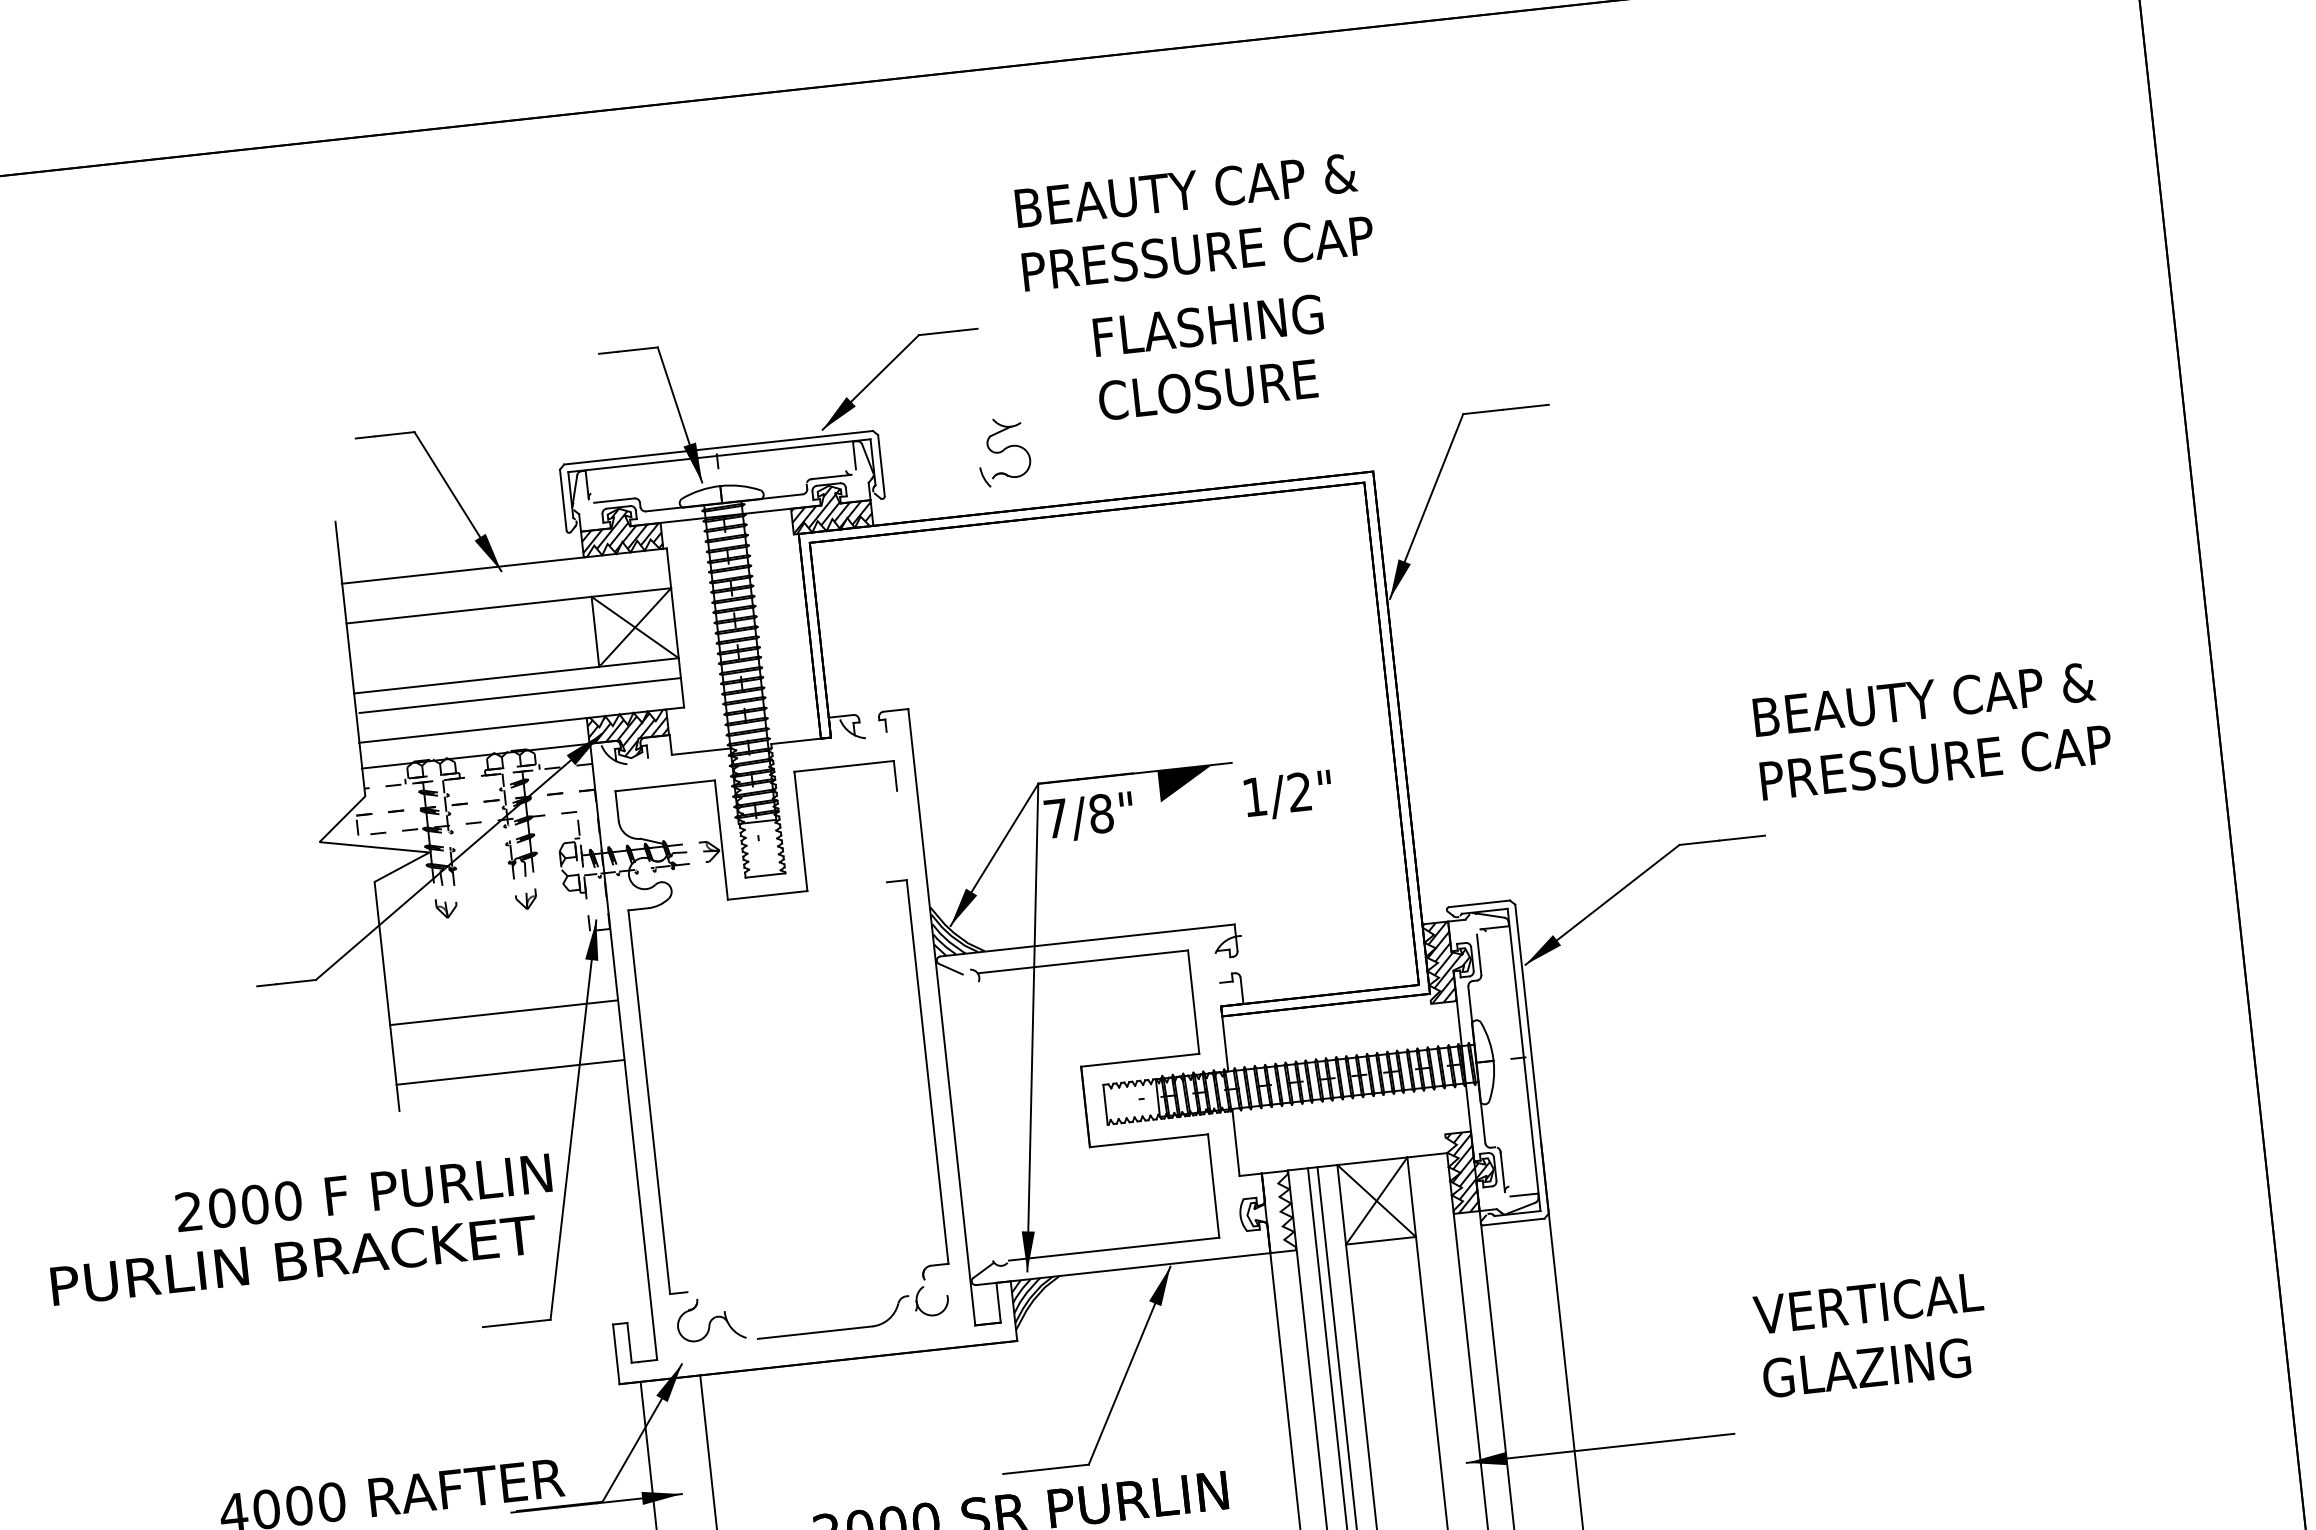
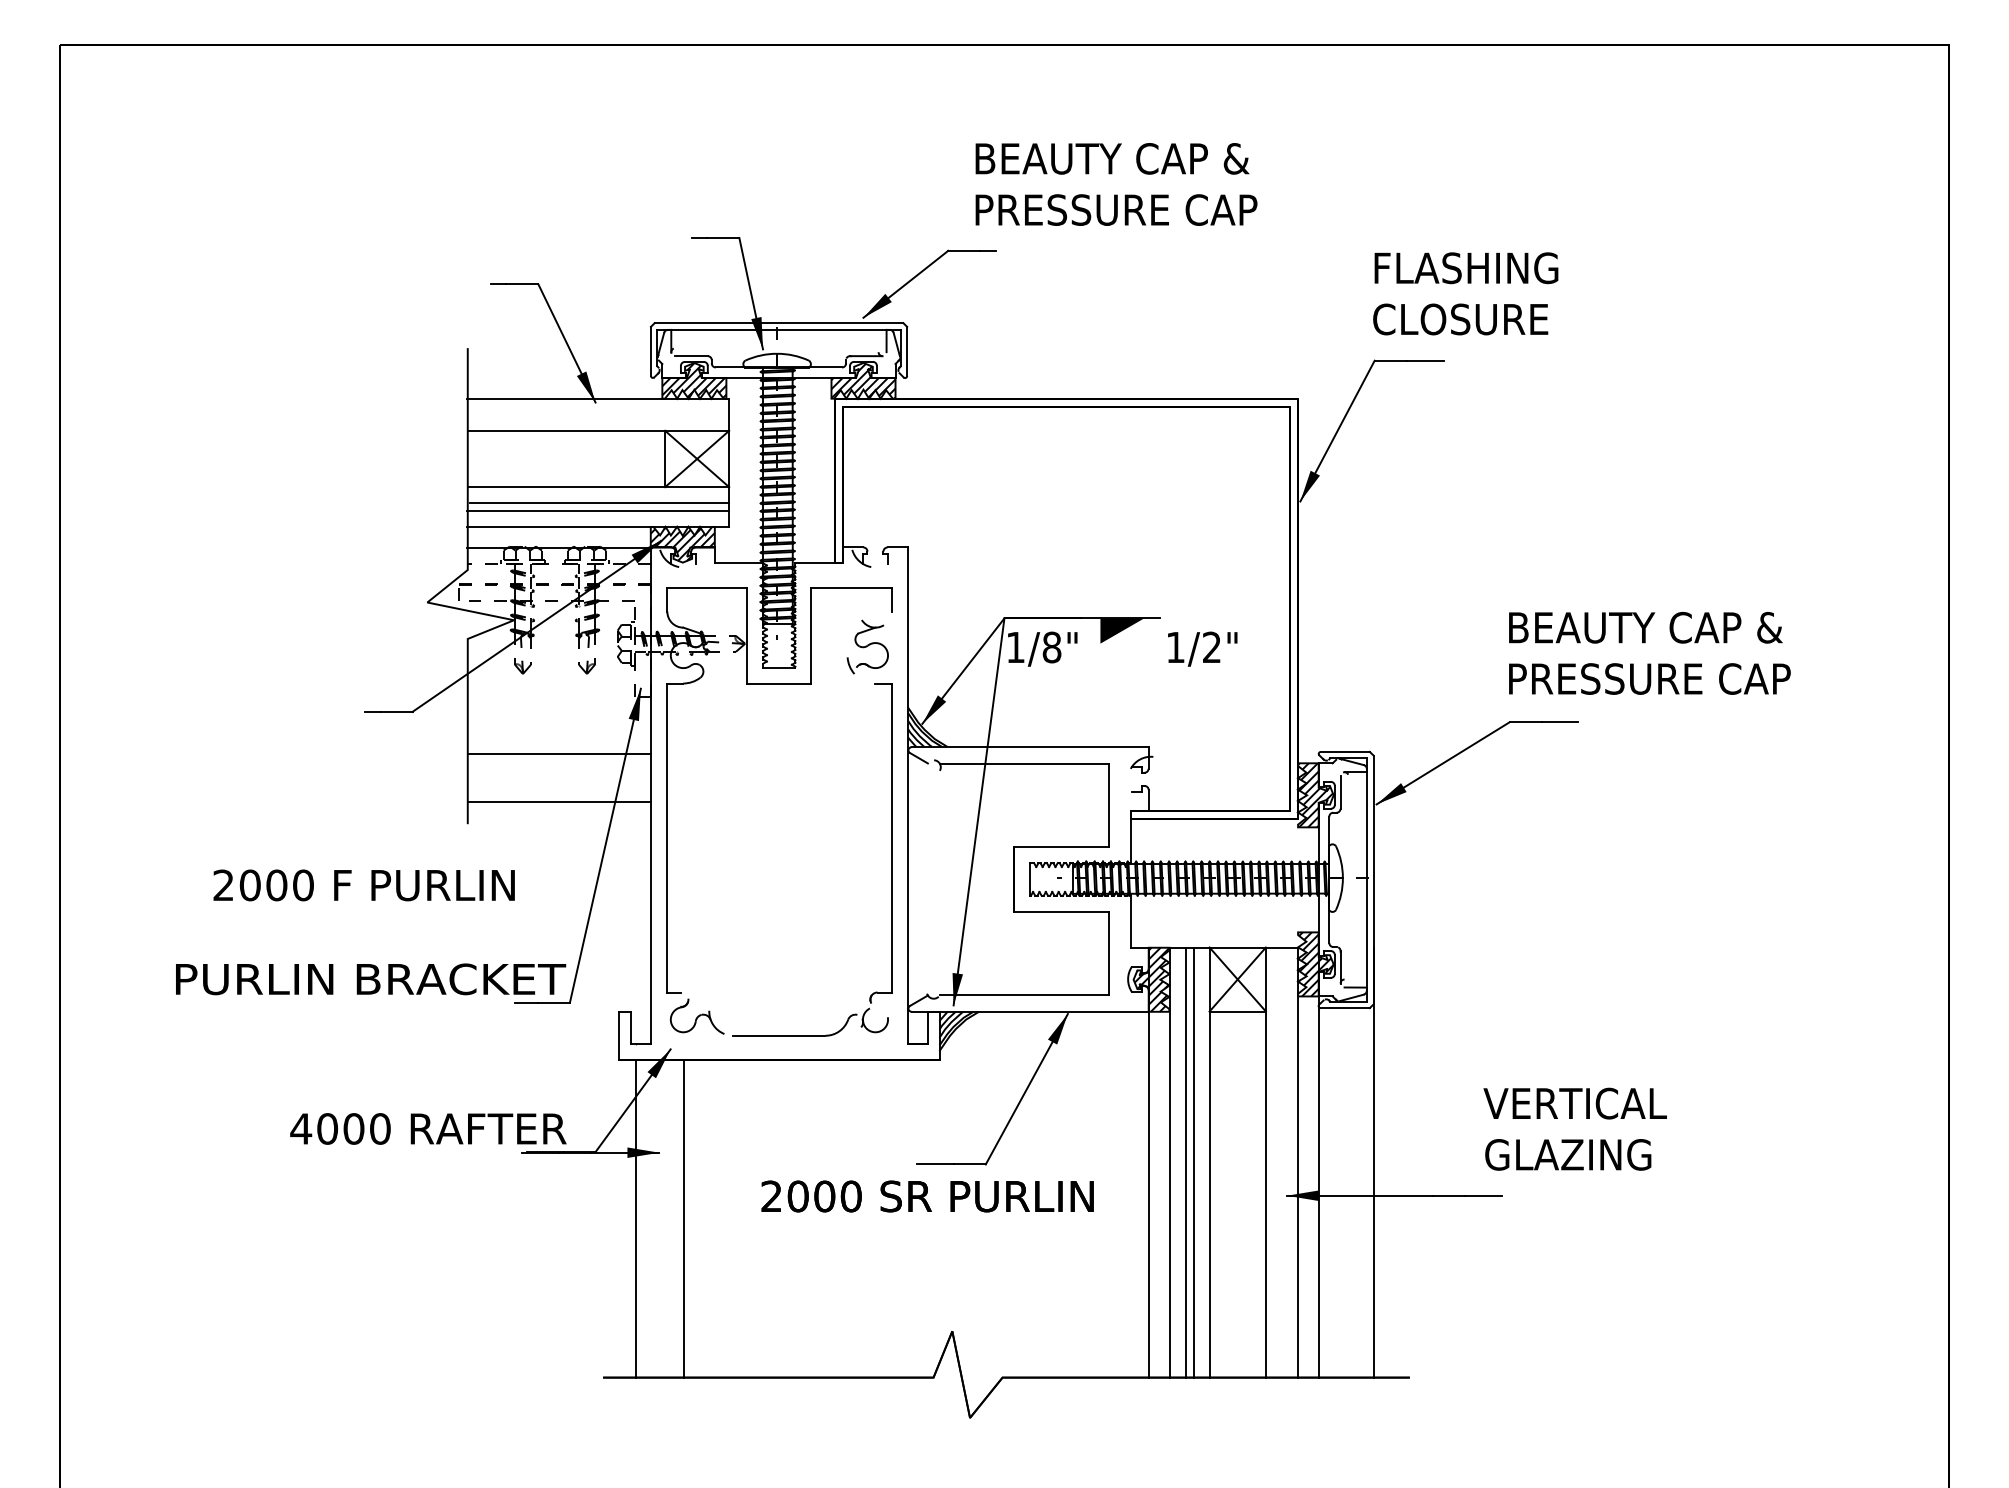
text: (1194, 221) -> (1116, 184), moved
text: (1210, 357) -> (1465, 293), moved
part: (1003, 451) -> (867, 646), moved
line: (519, 704) -> (598, 510), added
text: (1932, 731) -> (1649, 653), moved
text: (1055, 818) -> (1015, 647), 7/8" -> 1/8"
text: (362, 1193) -> (363, 885), moved
hatch: (1269, 1212) -> (1151, 979), added
text: (294, 1260) -> (371, 979), moved
text: (1870, 1334) -> (1574, 1128), moved

